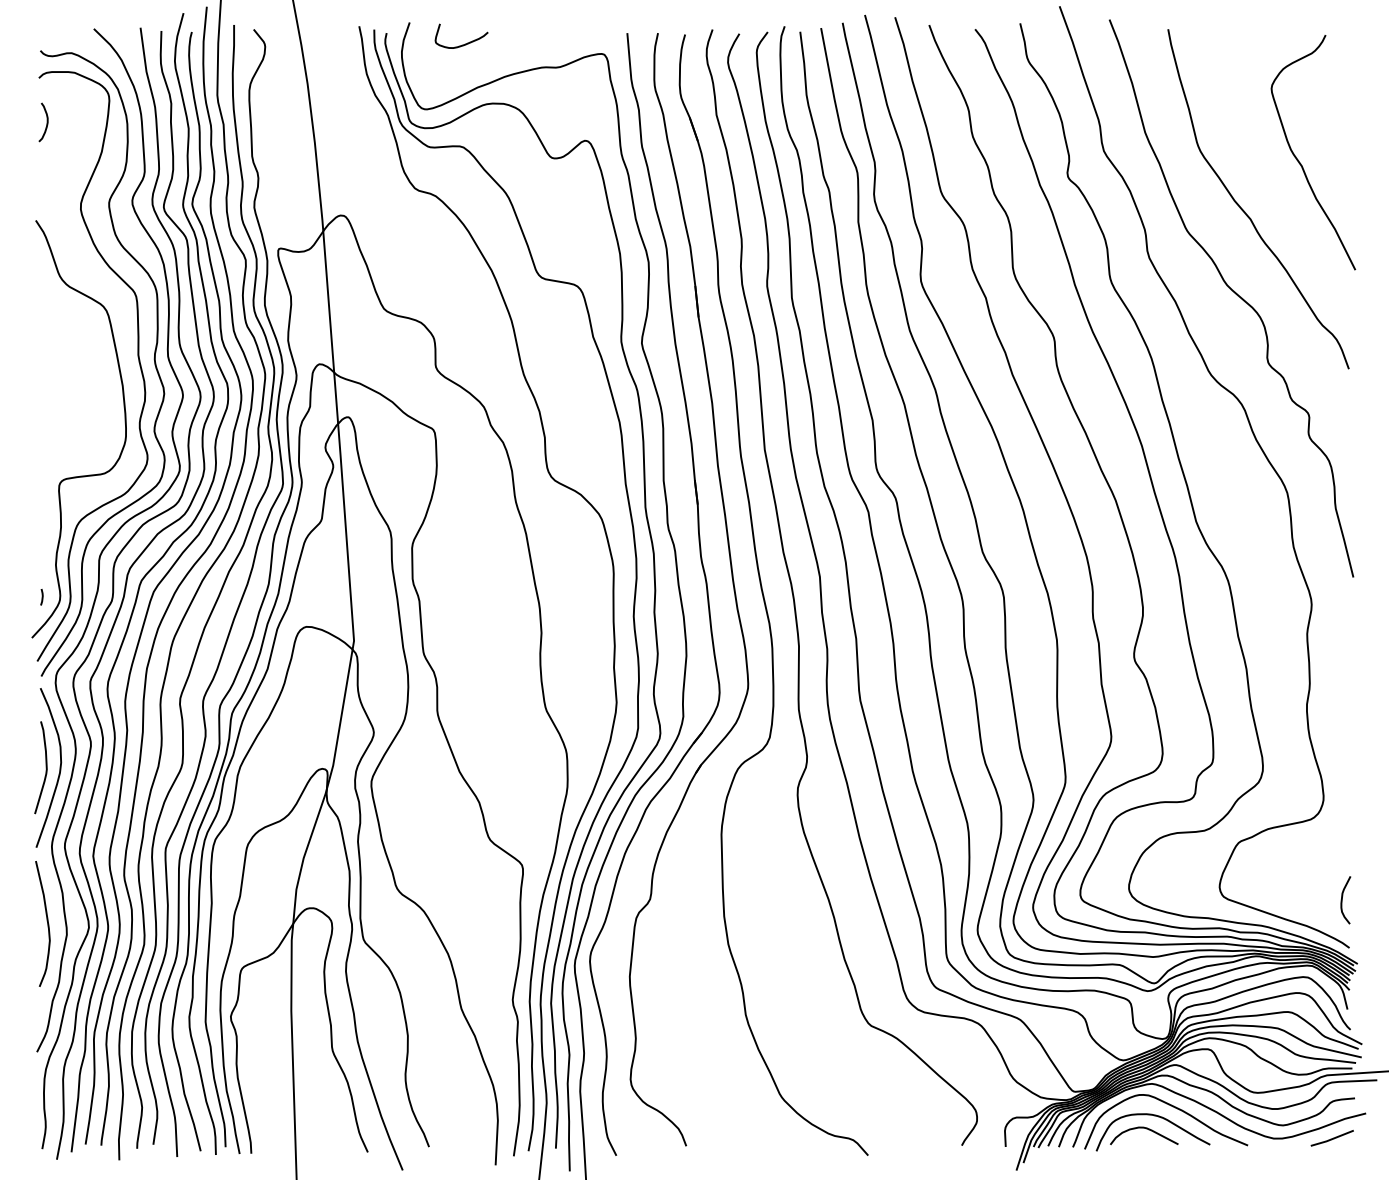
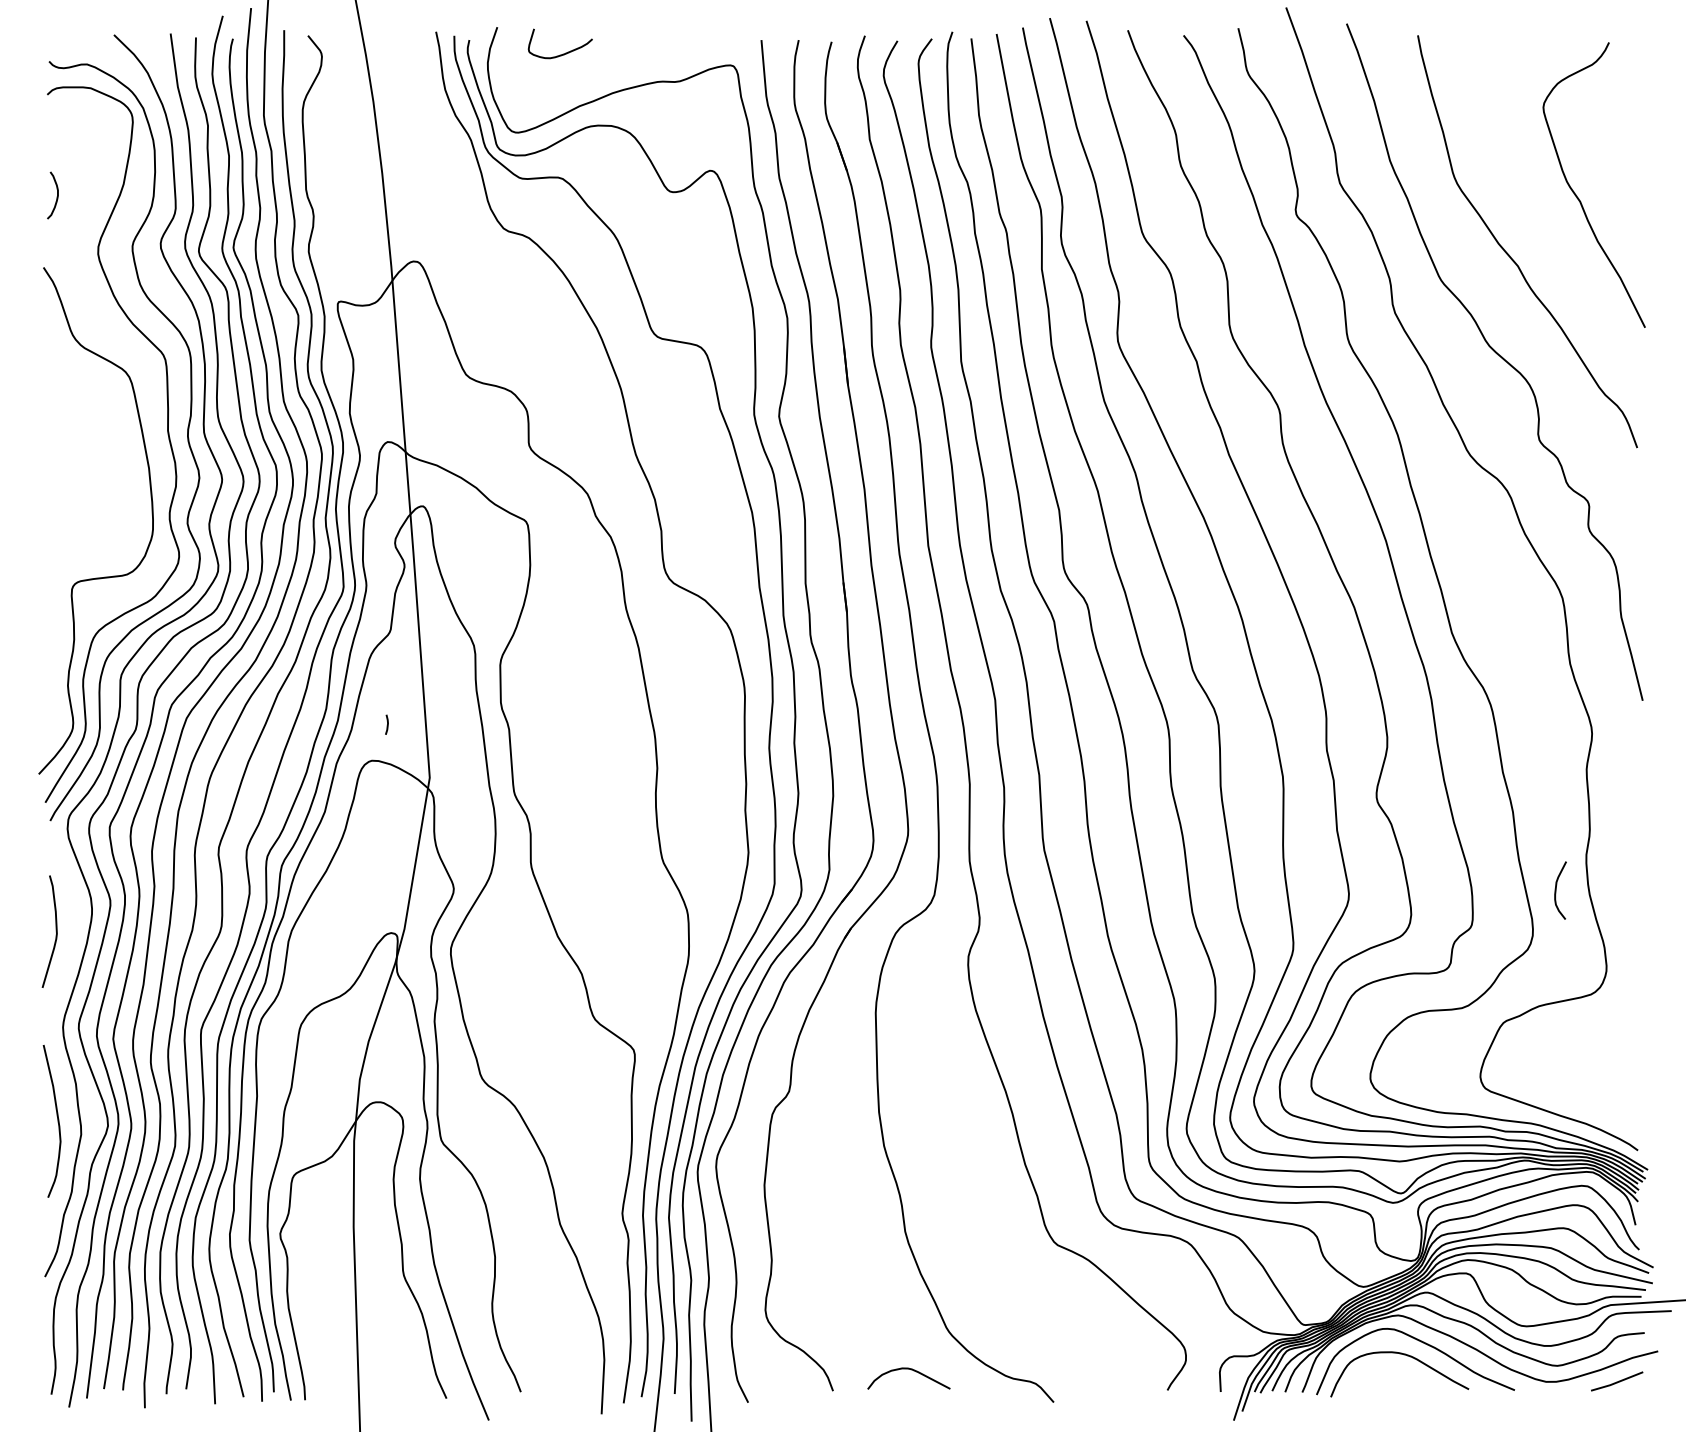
curve: (46, 123) -> (56, 196), moved
line: (42, 597) -> (387, 724), moved
curve: (59, 767) -> (72, 931), removed
curve: (1342, 900) -> (1556, 890), moved
curve: (1146, 1129) -> (911, 1370), moved

